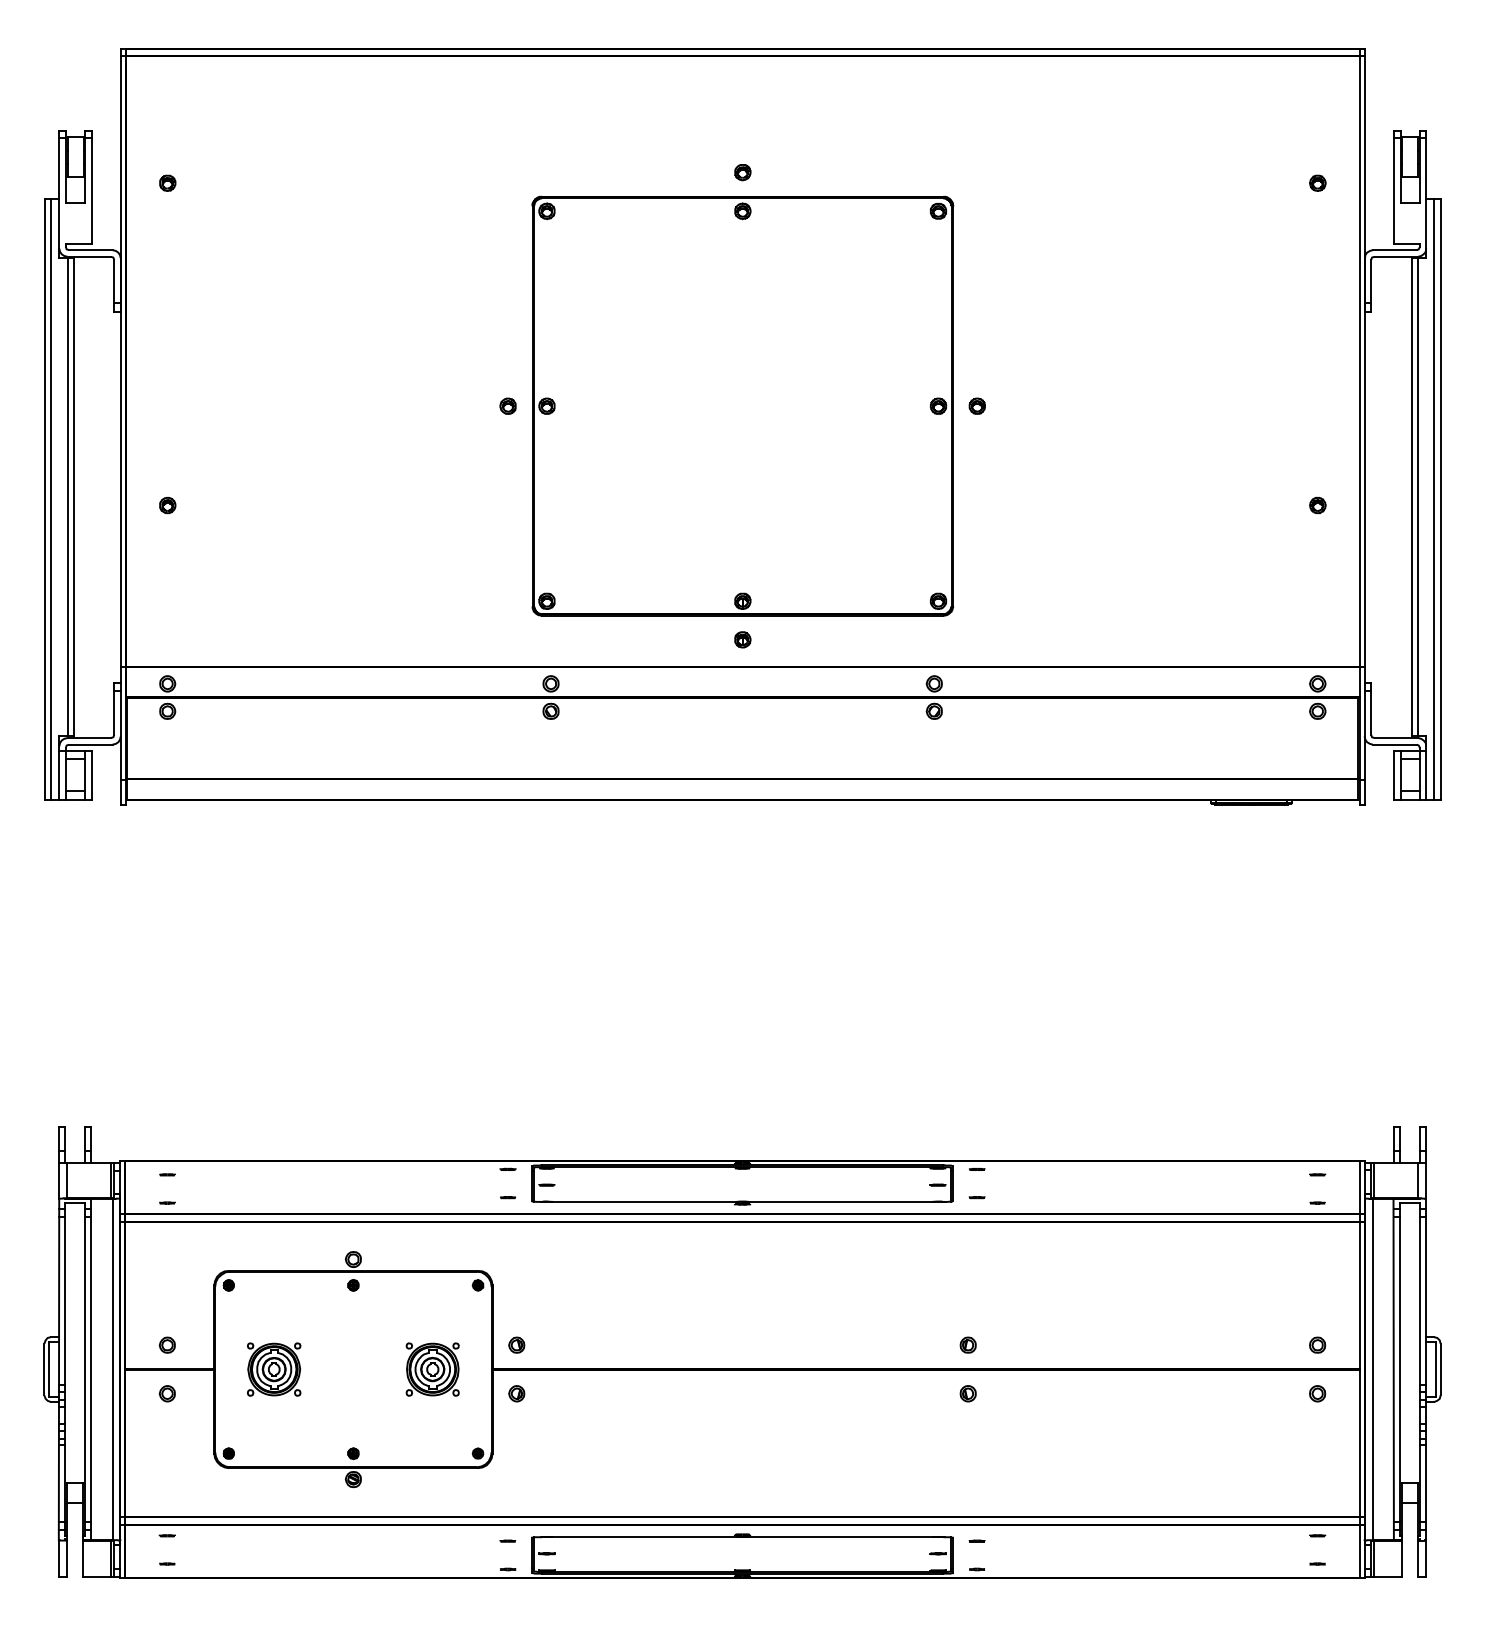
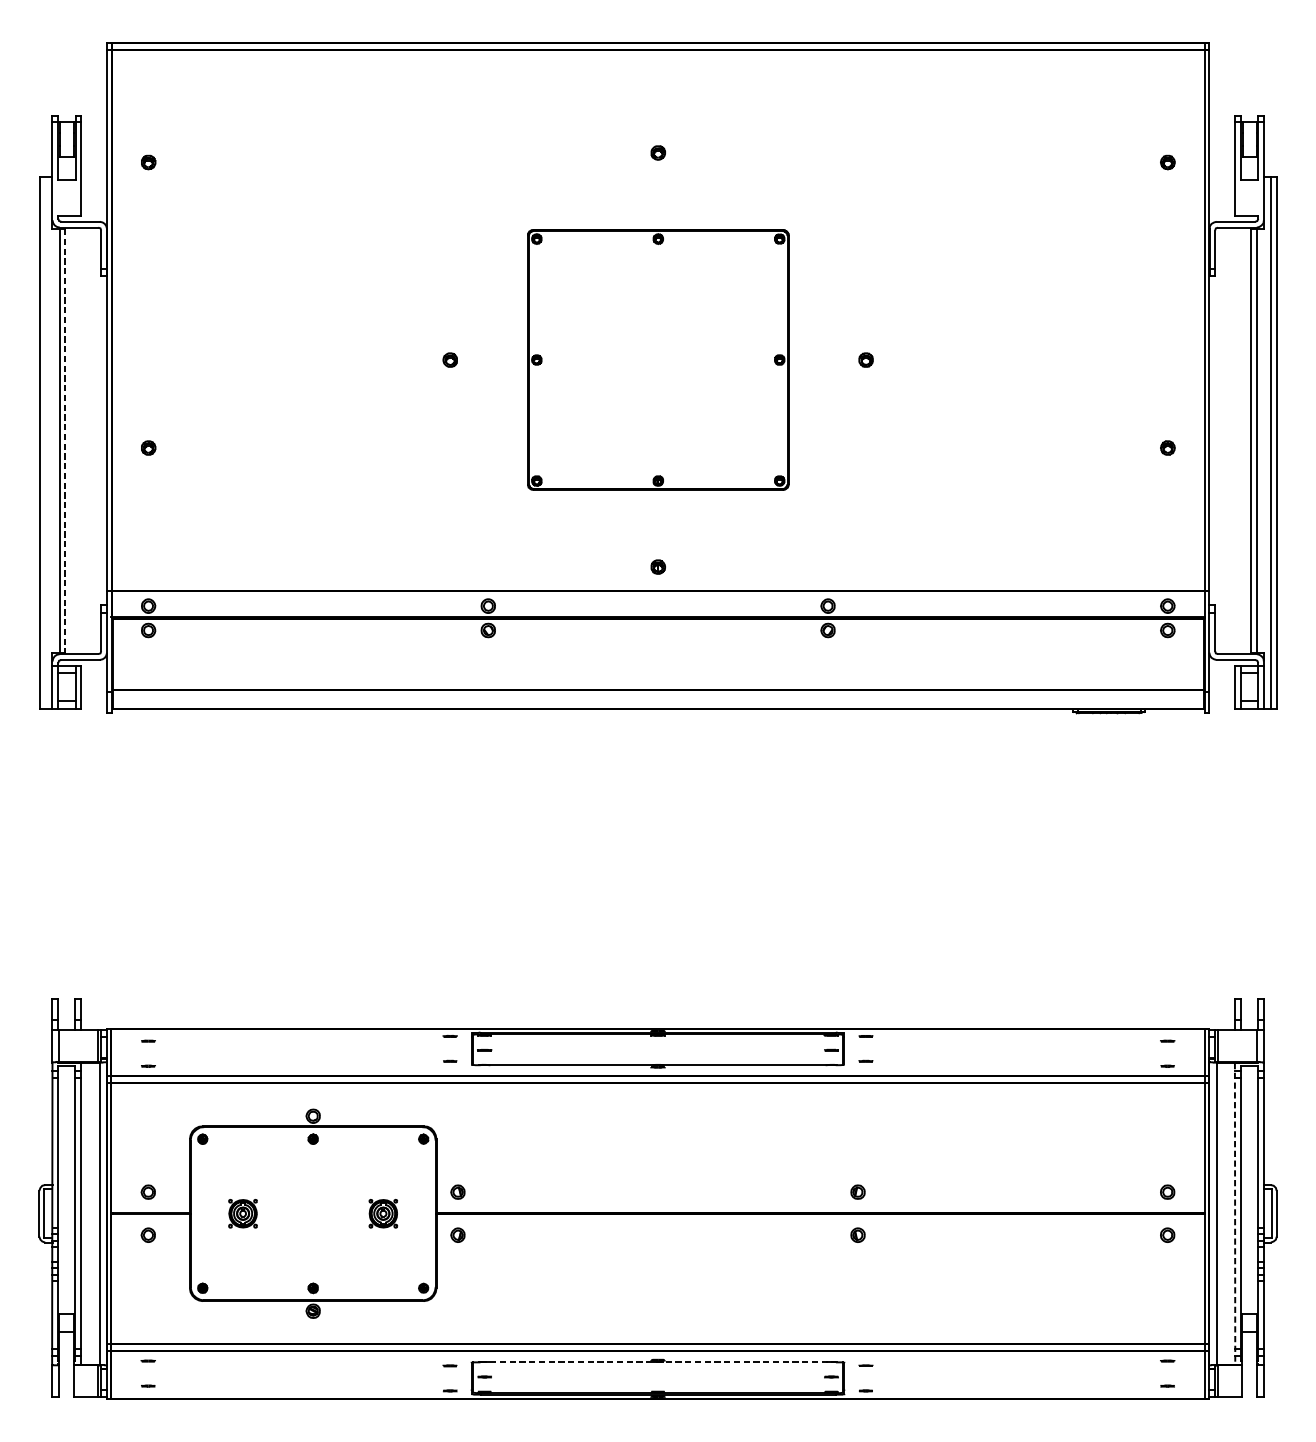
part: (742, 405) -> (658, 359), size x0.7
line: (73, 497) -> (65, 440), solid -> dashed
line: (51, 499) -> (45, 442), removed
part: (274, 1369) -> (243, 1213), size x0.6
part: (432, 1369) -> (383, 1213), size x0.6
line: (1393, 1370) -> (1234, 1214), solid -> dashed
line: (742, 1537) -> (658, 1362), solid -> dashed

